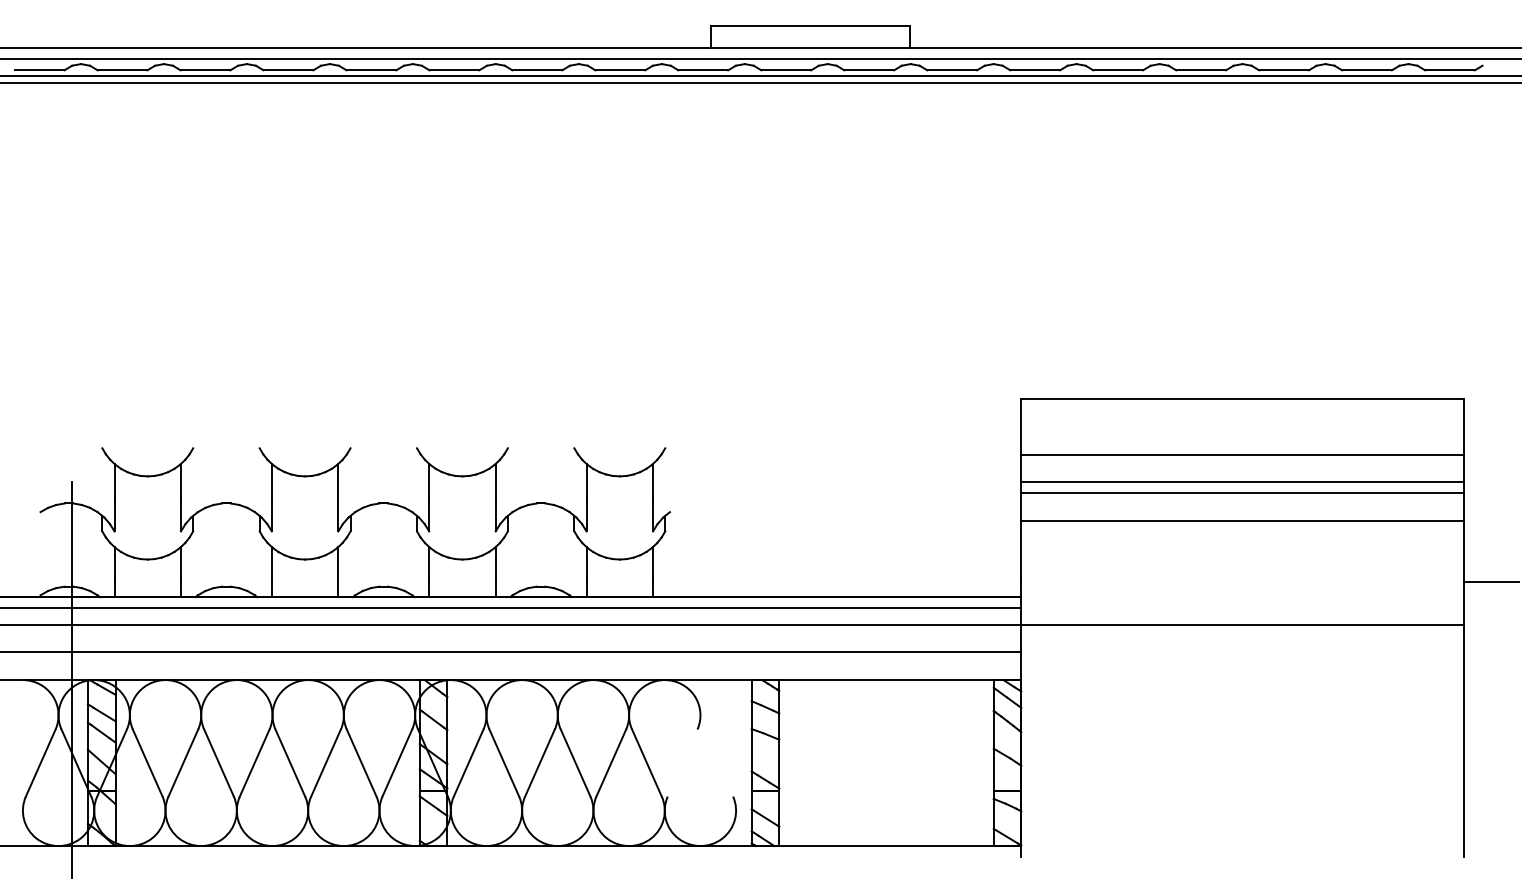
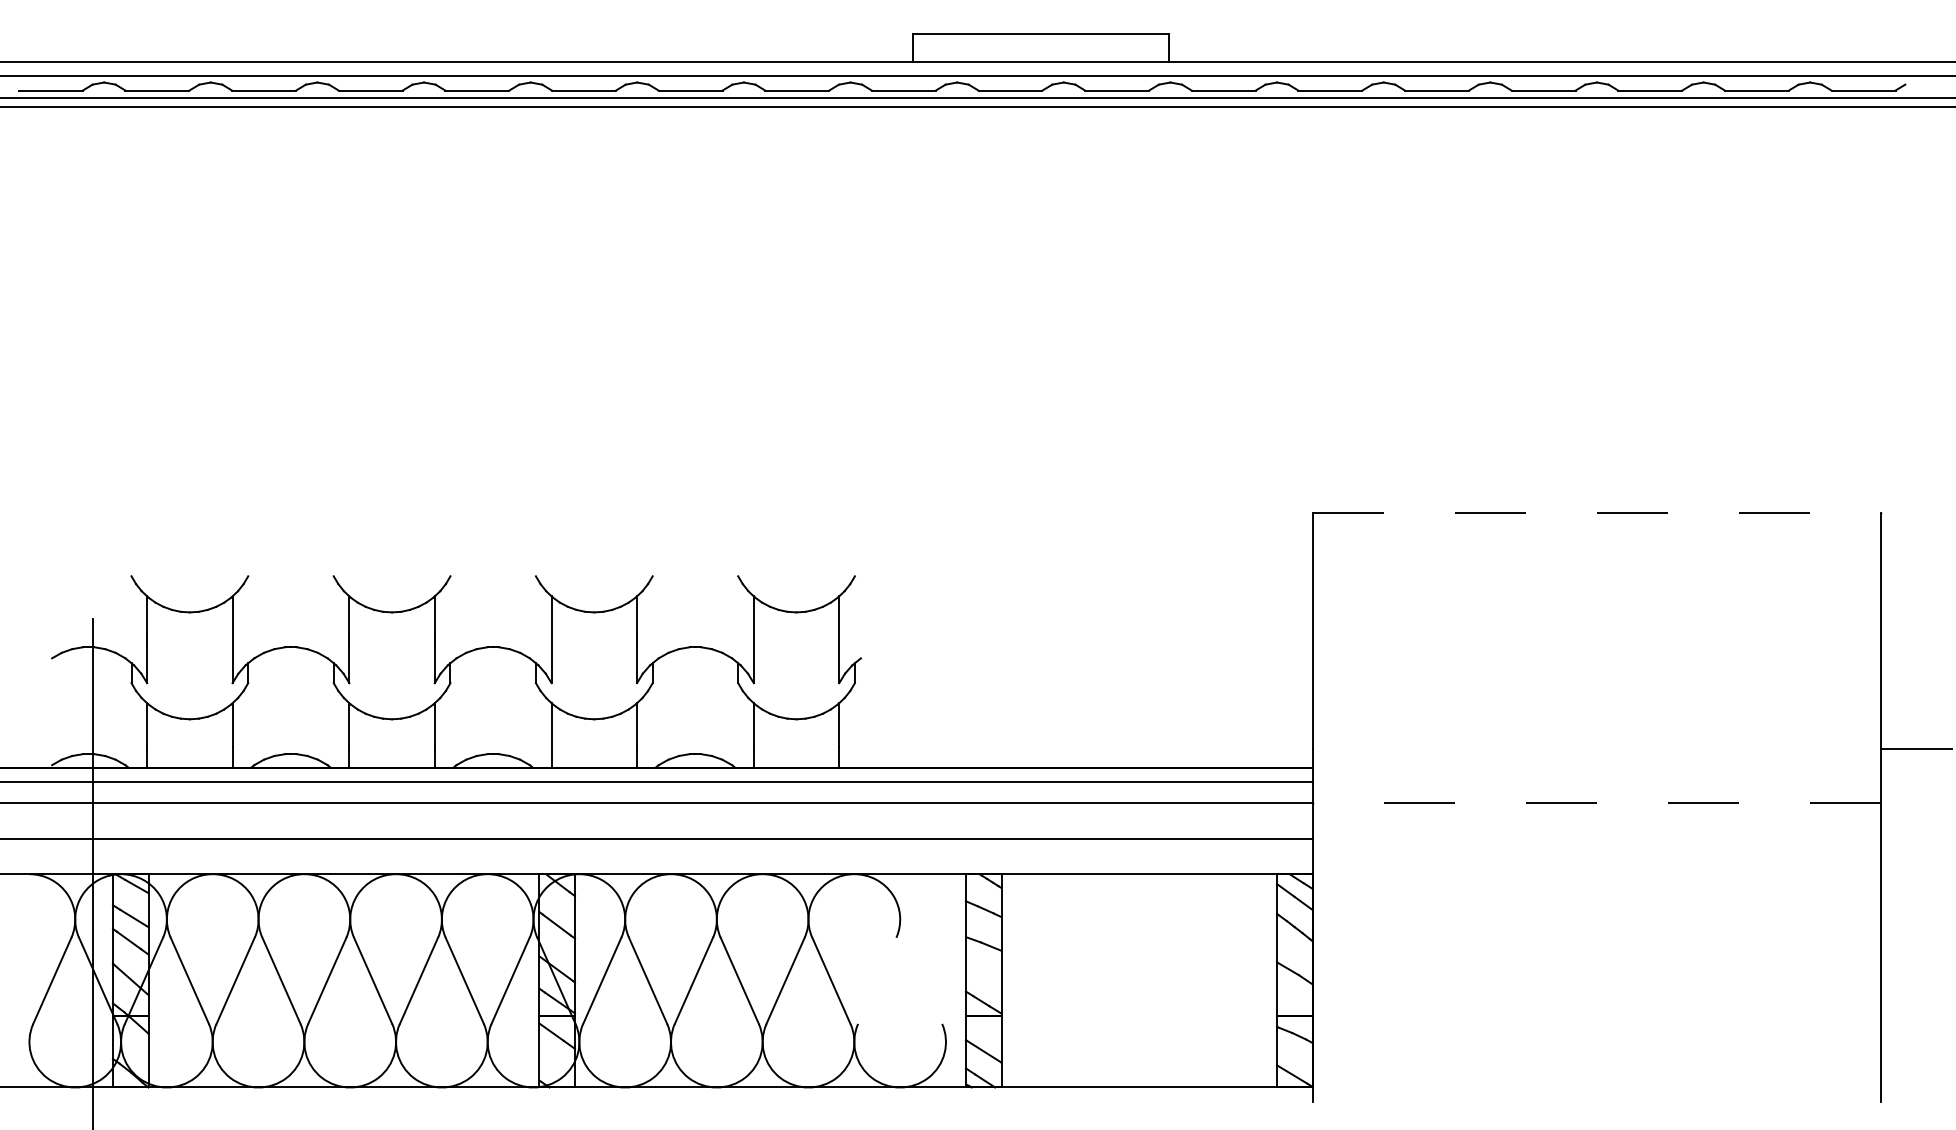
line: (1243, 399) -> (1597, 513), solid -> dashed
line: (1242, 454) -> (1596, 584), removed
line: (1242, 482) -> (1596, 620), removed
line: (1242, 493) -> (1596, 634), removed
line: (1242, 520) -> (1596, 669), removed
line: (1242, 625) -> (1596, 803), solid -> dashed

